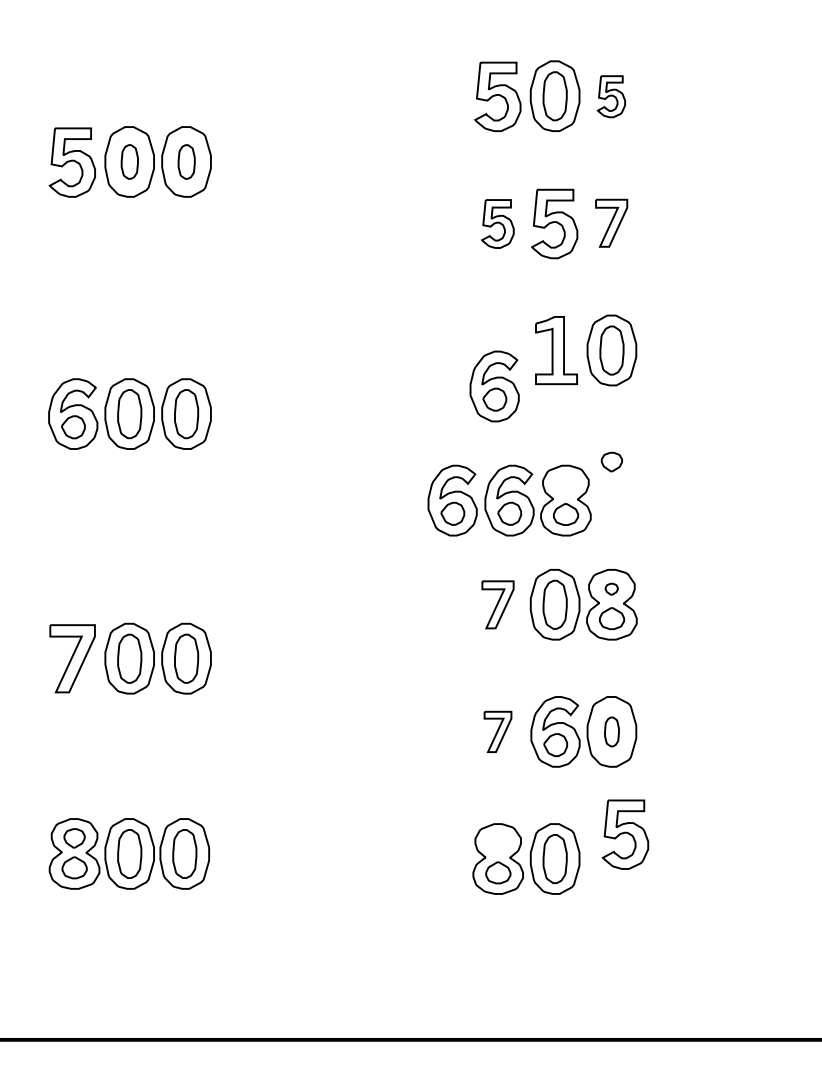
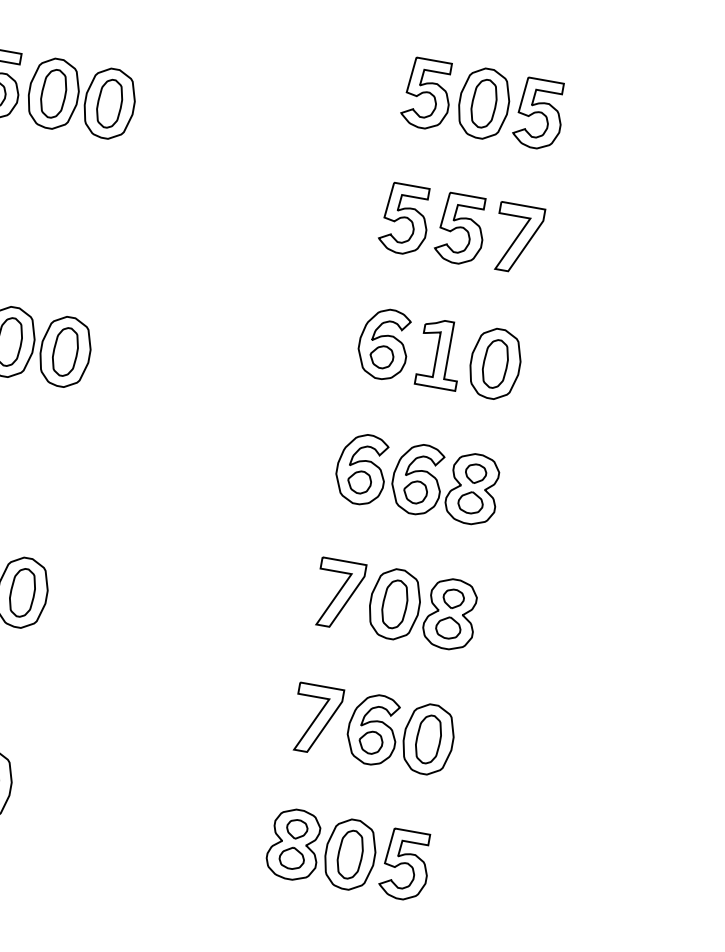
part: (611, 96) -> (539, 113), size x1.67
part: (129, 161) -> (53, 93), size x1.43
part: (186, 161) -> (109, 103), size x1.43
part: (611, 222) -> (517, 237), size x1.43
part: (497, 223) -> (405, 218), size x1.43
part: (494, 386) -> (383, 344), moved
part: (509, 500) -> (417, 479), moved
part: (611, 589) -> (453, 599), size x1.67
part: (497, 604) -> (338, 593), size x1.43
part: (497, 731) -> (315, 718), size x1.67
part: (611, 731) -> (428, 738), size x1.67
part: (625, 834) -> (405, 864), moved
part: (498, 843) -> (297, 829), added

